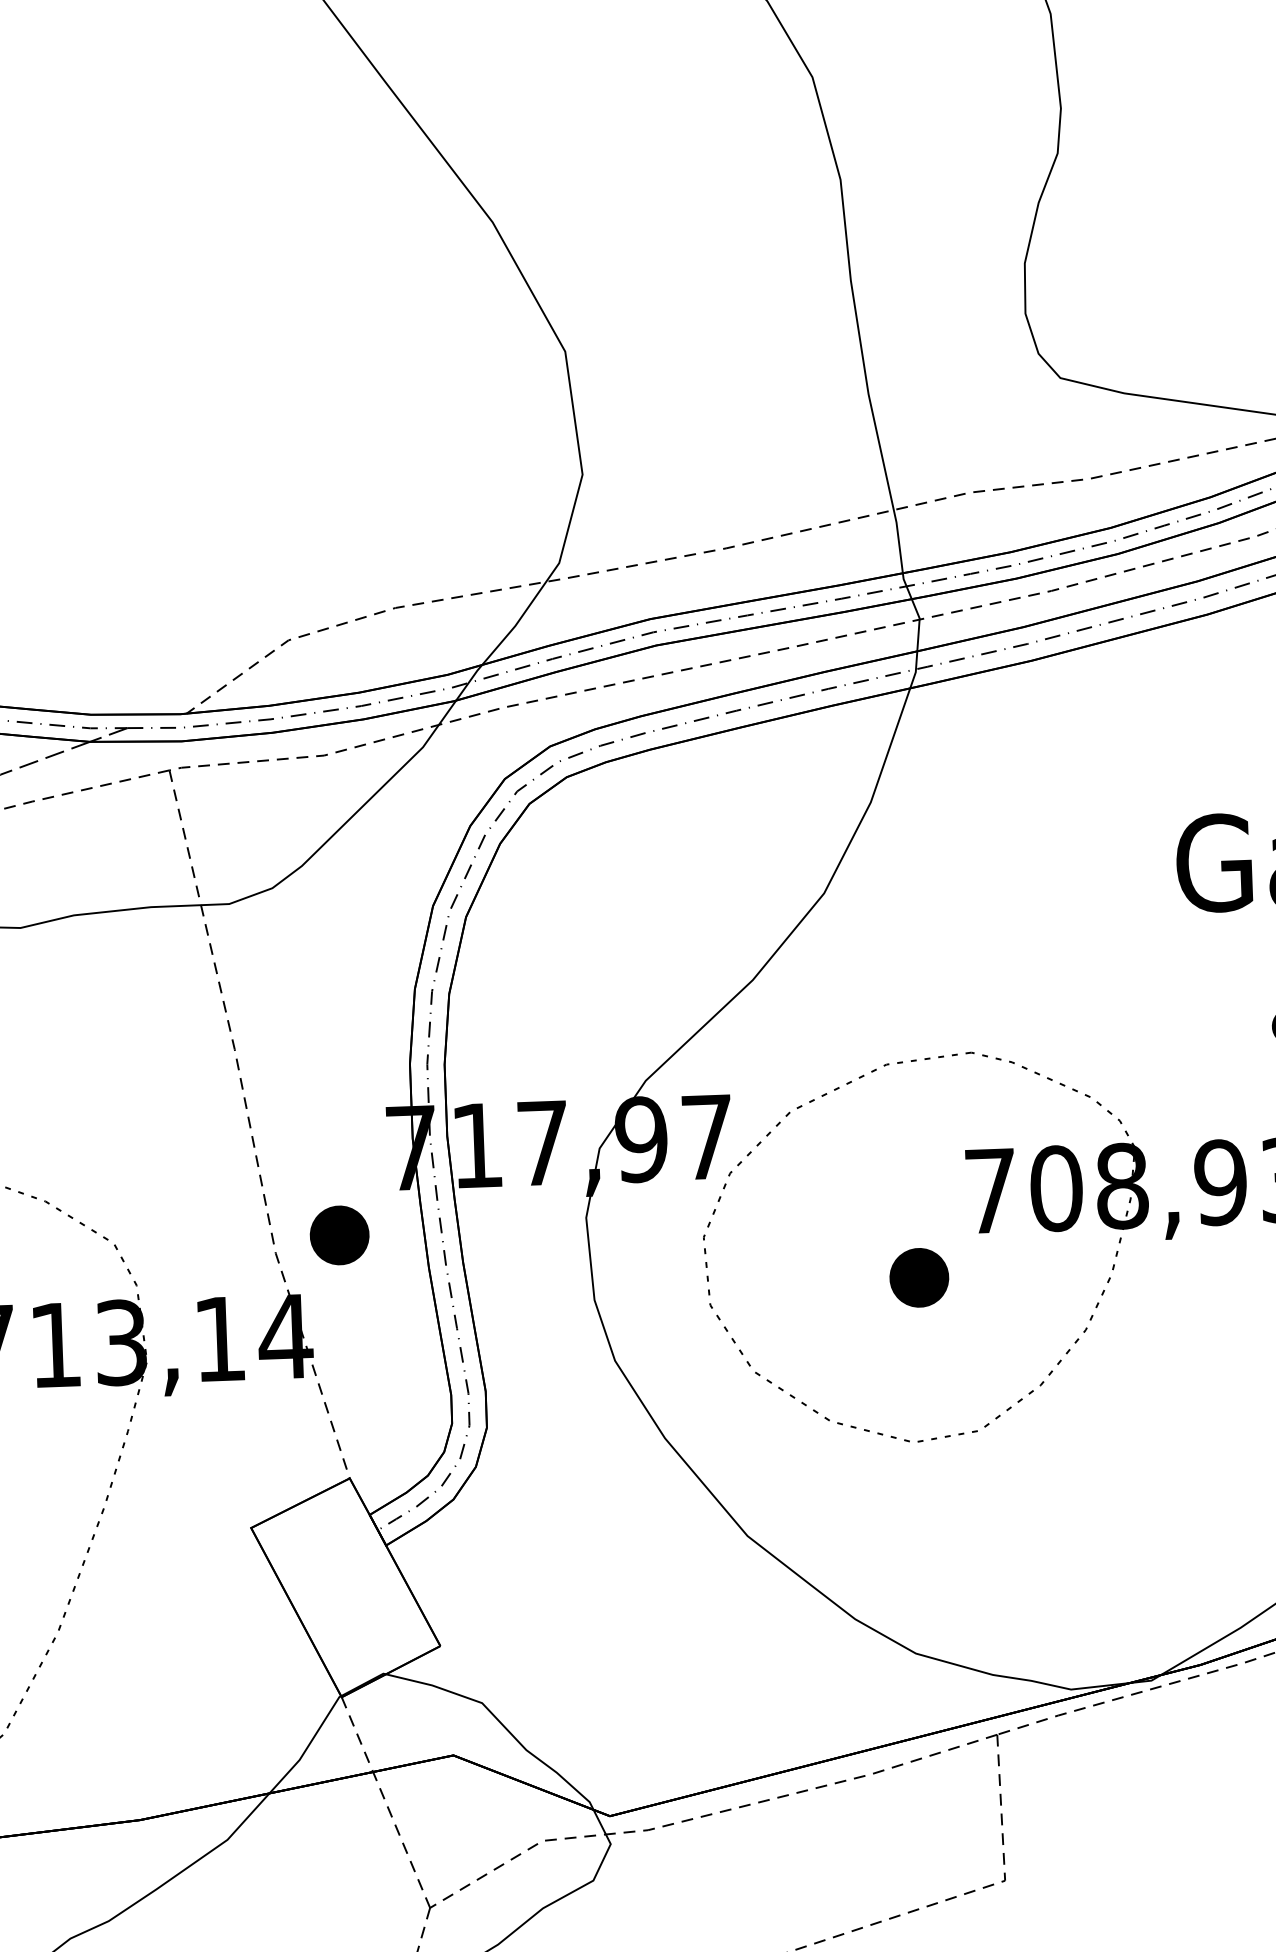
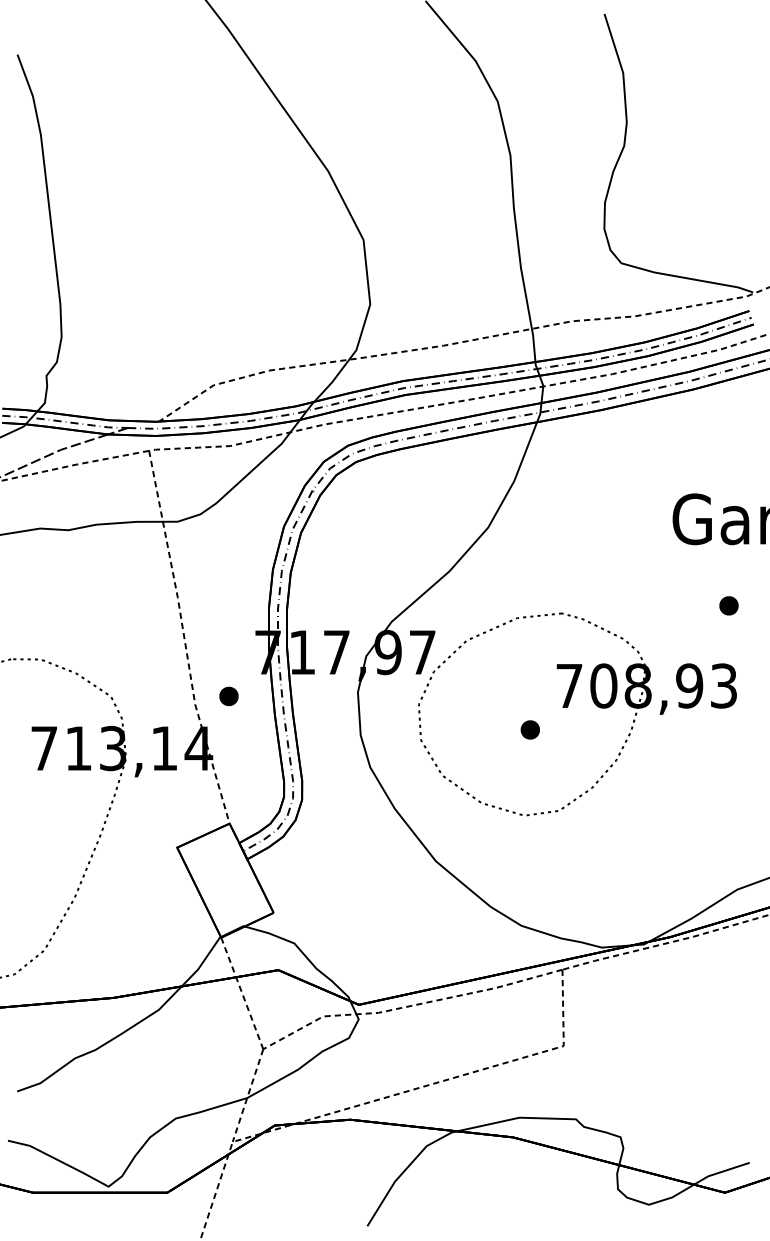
part: (338, 1233) -> (228, 695), size x0.62
part: (917, 1277) -> (529, 729), size x0.62

